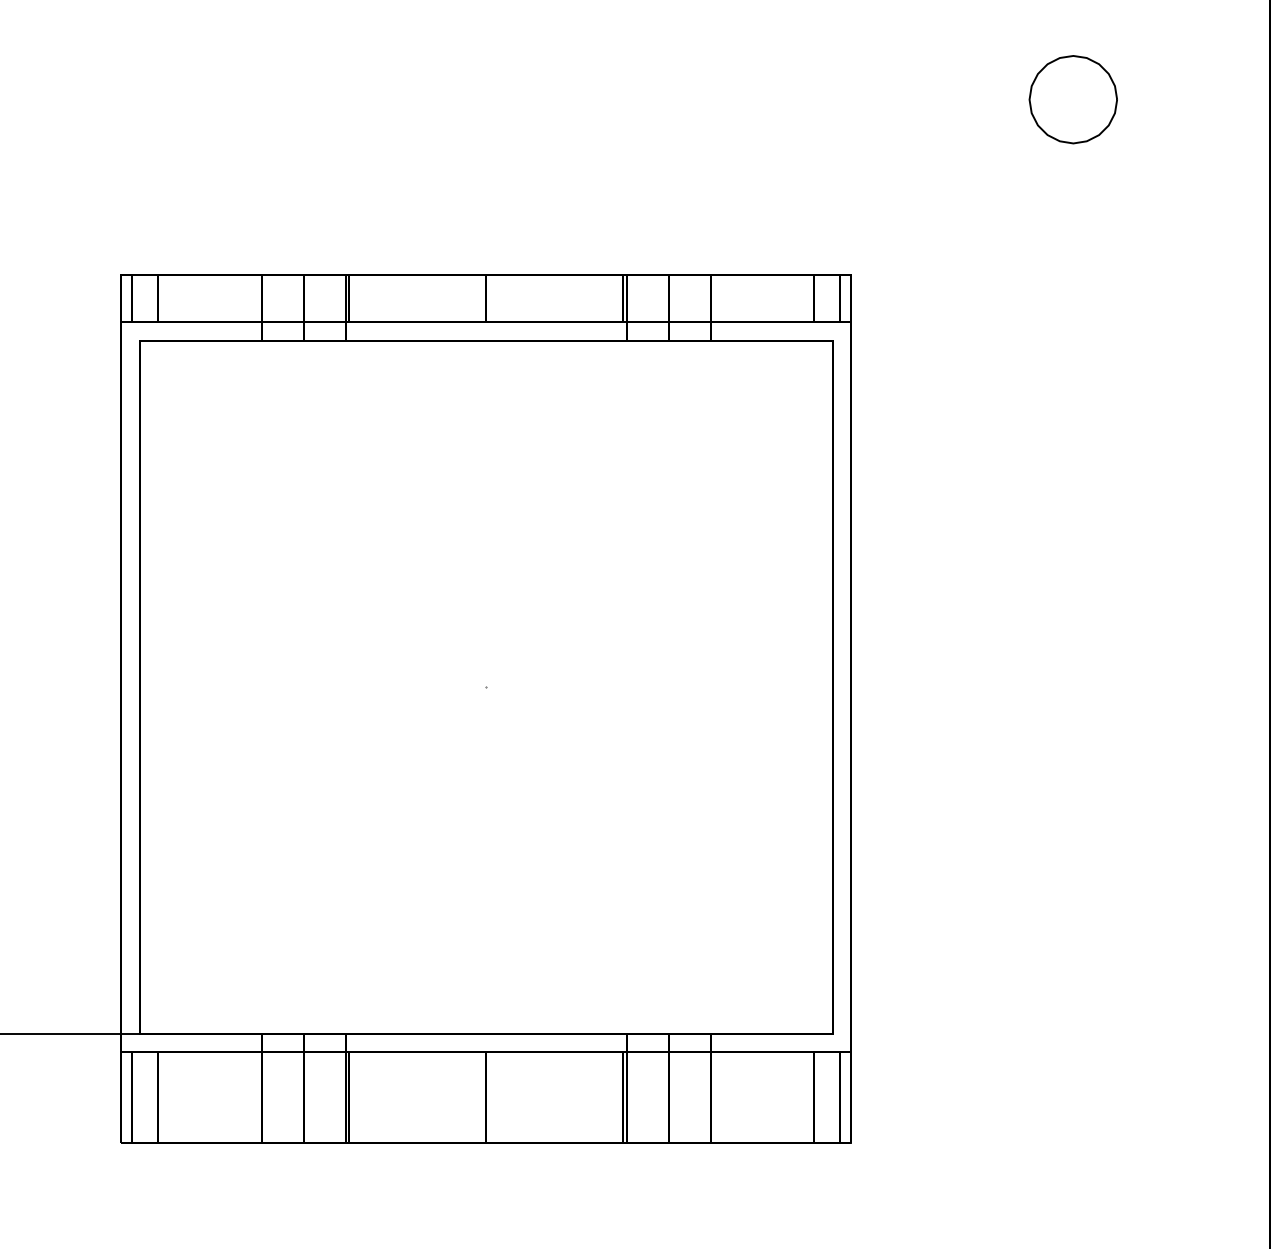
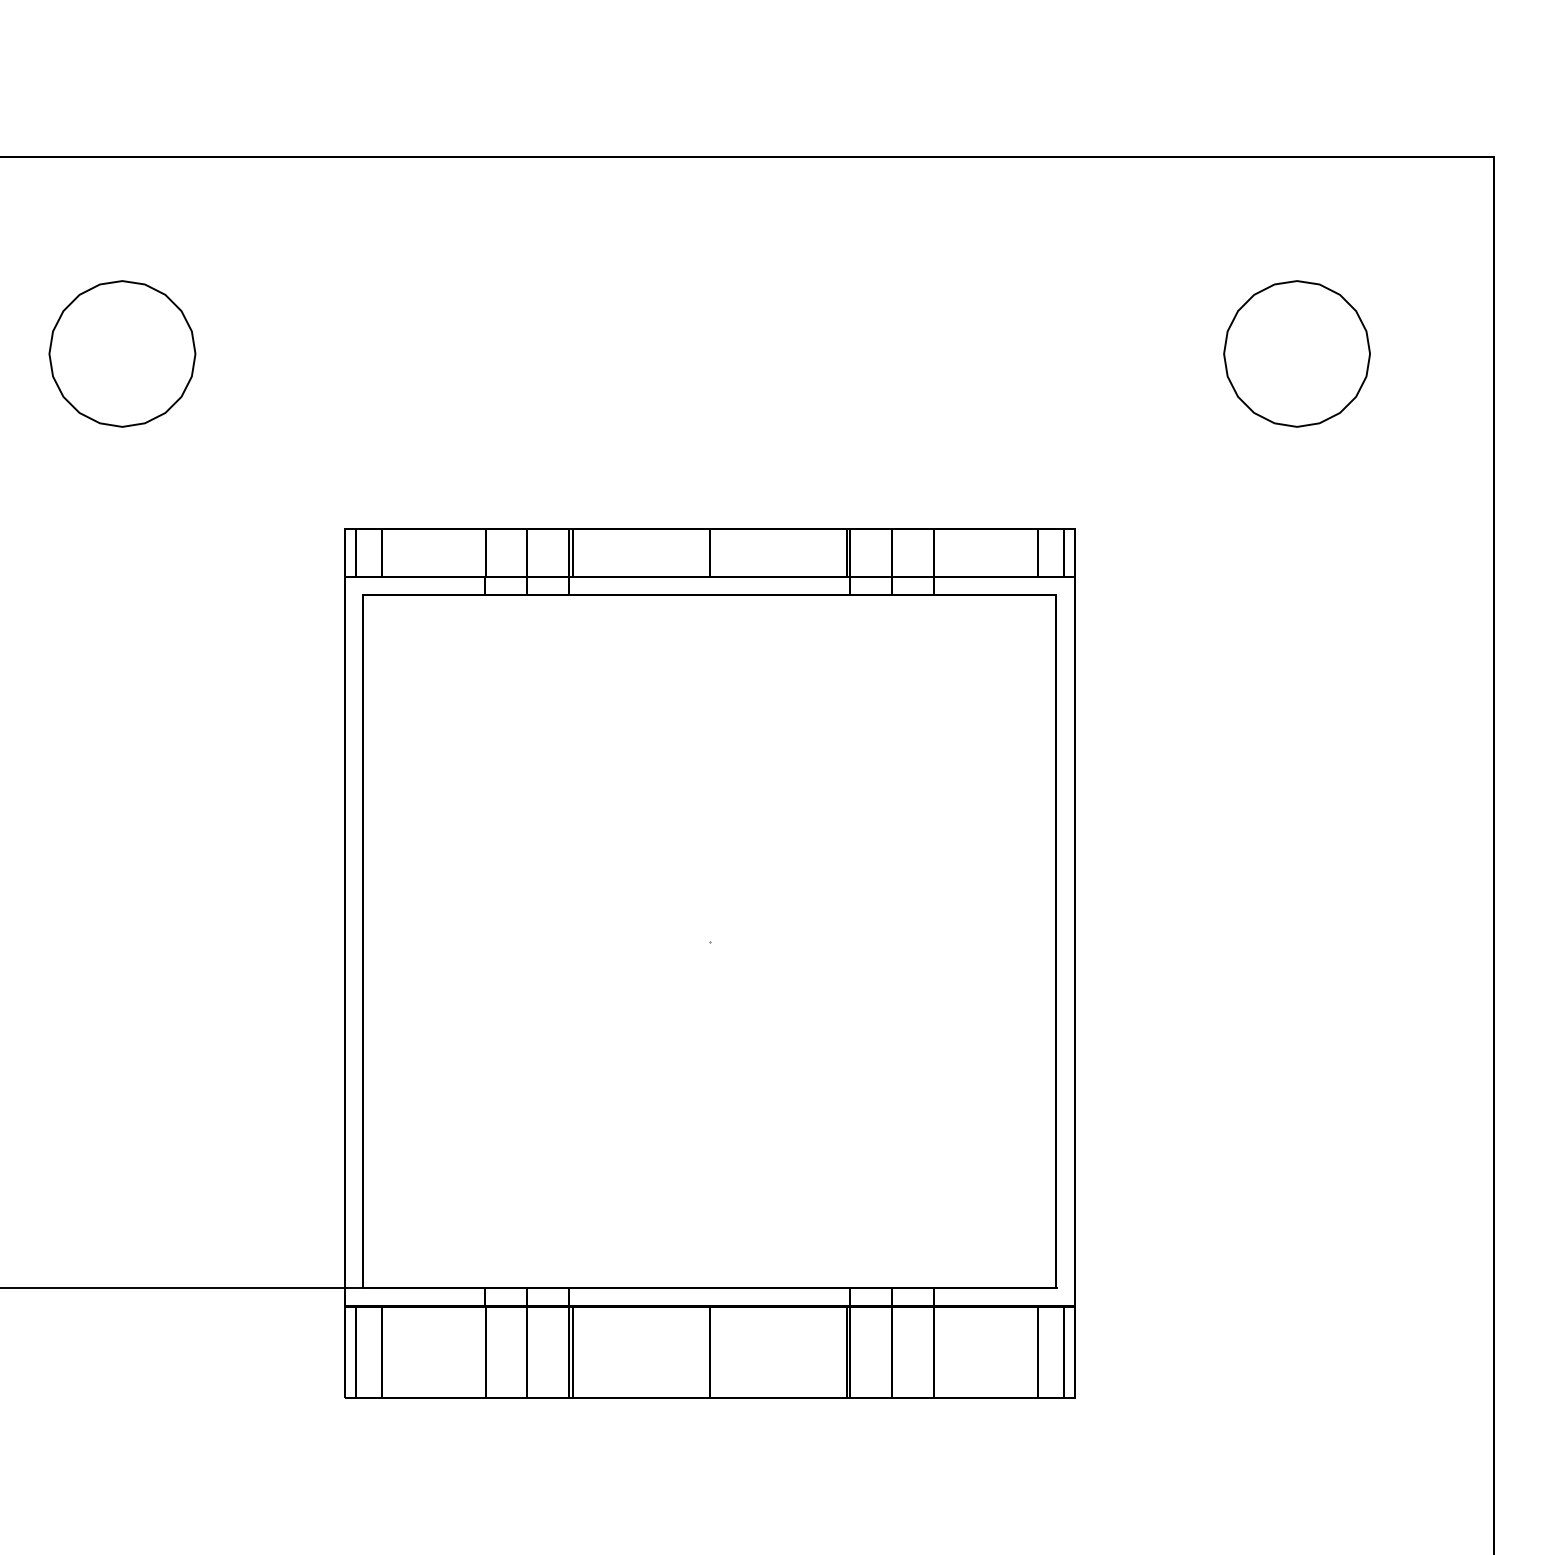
part: (1072, 99) -> (1296, 353), size x1.67

